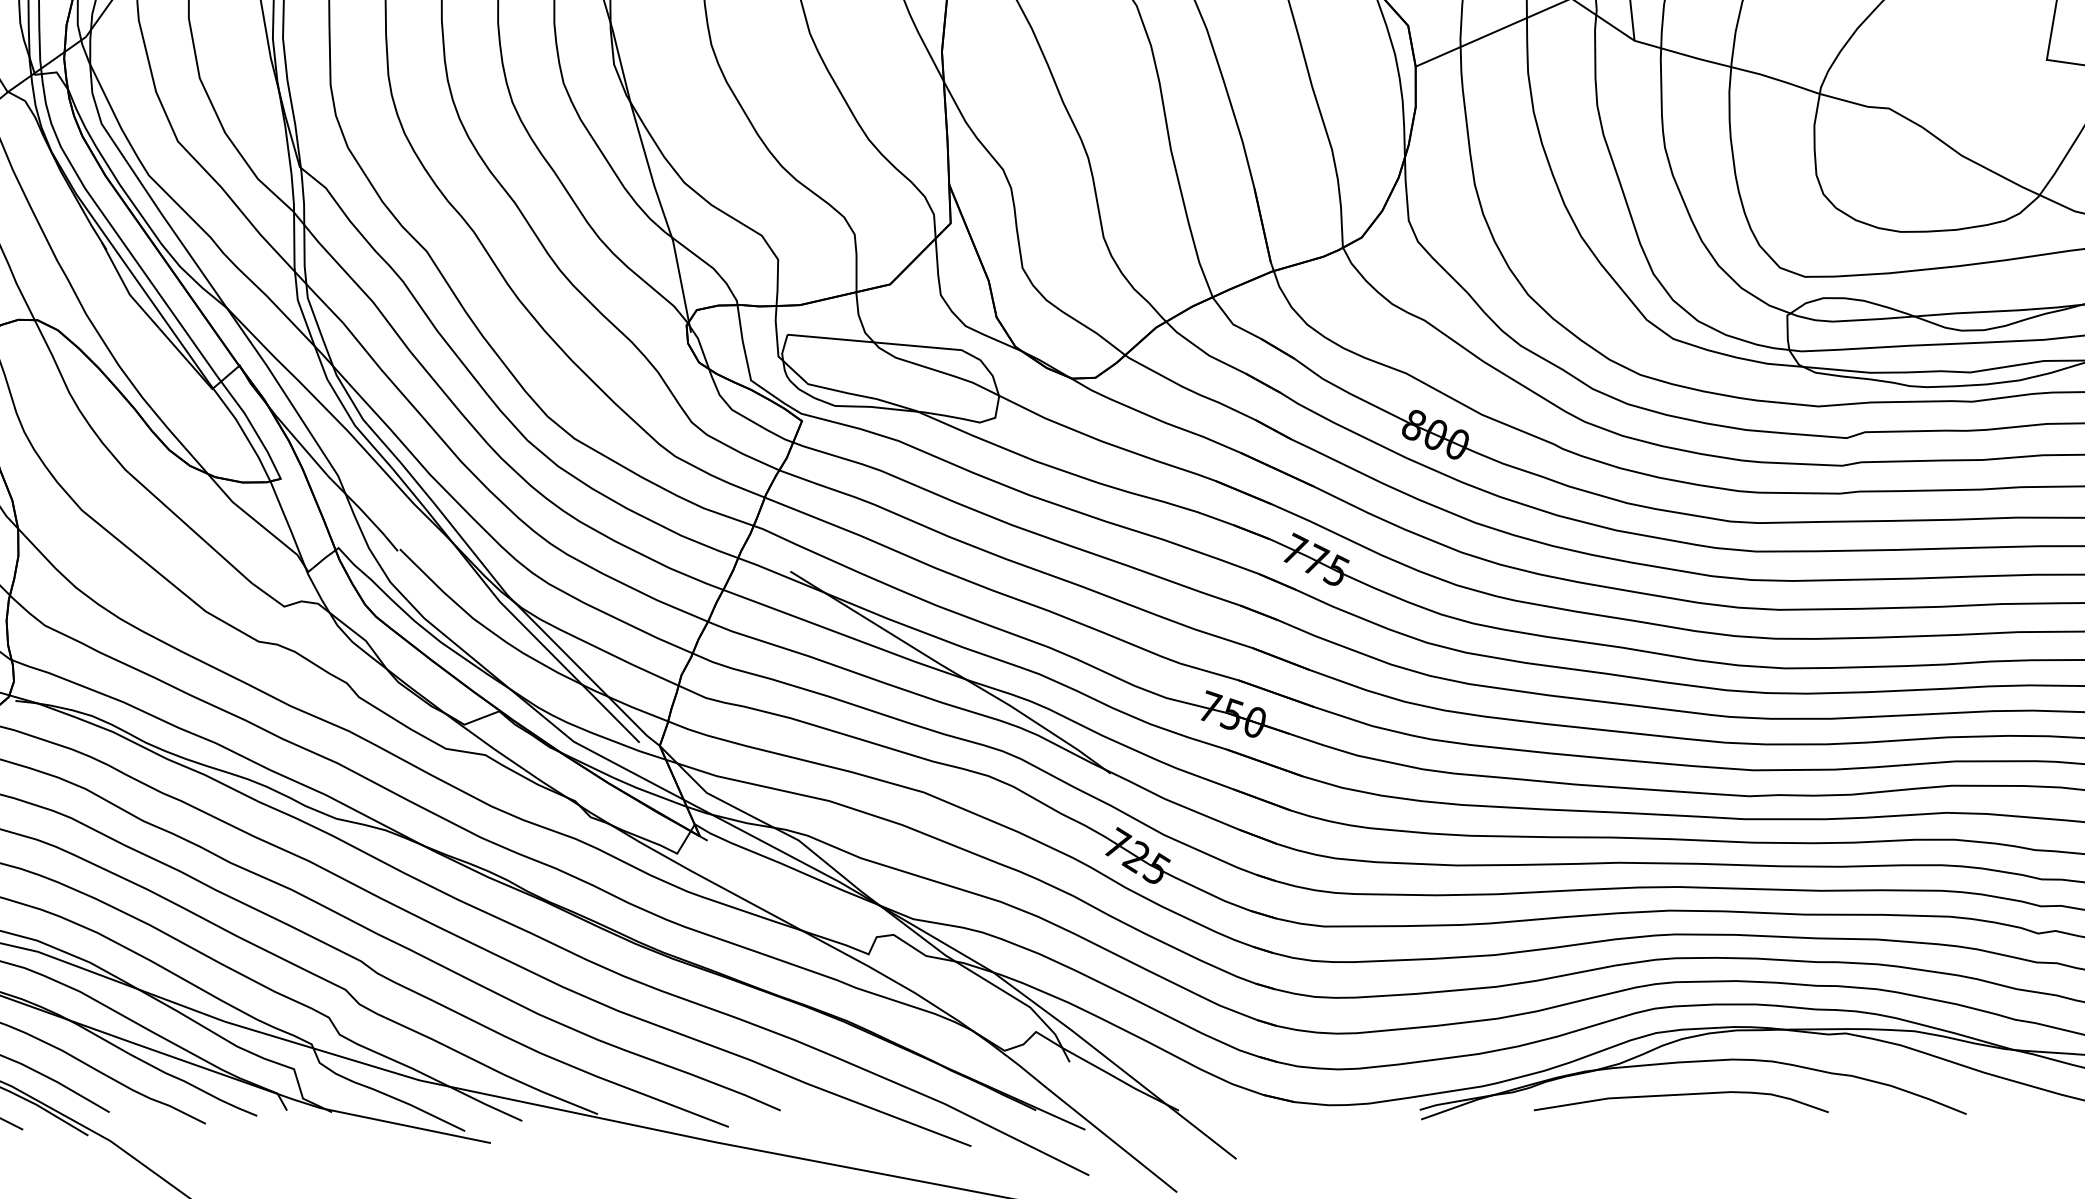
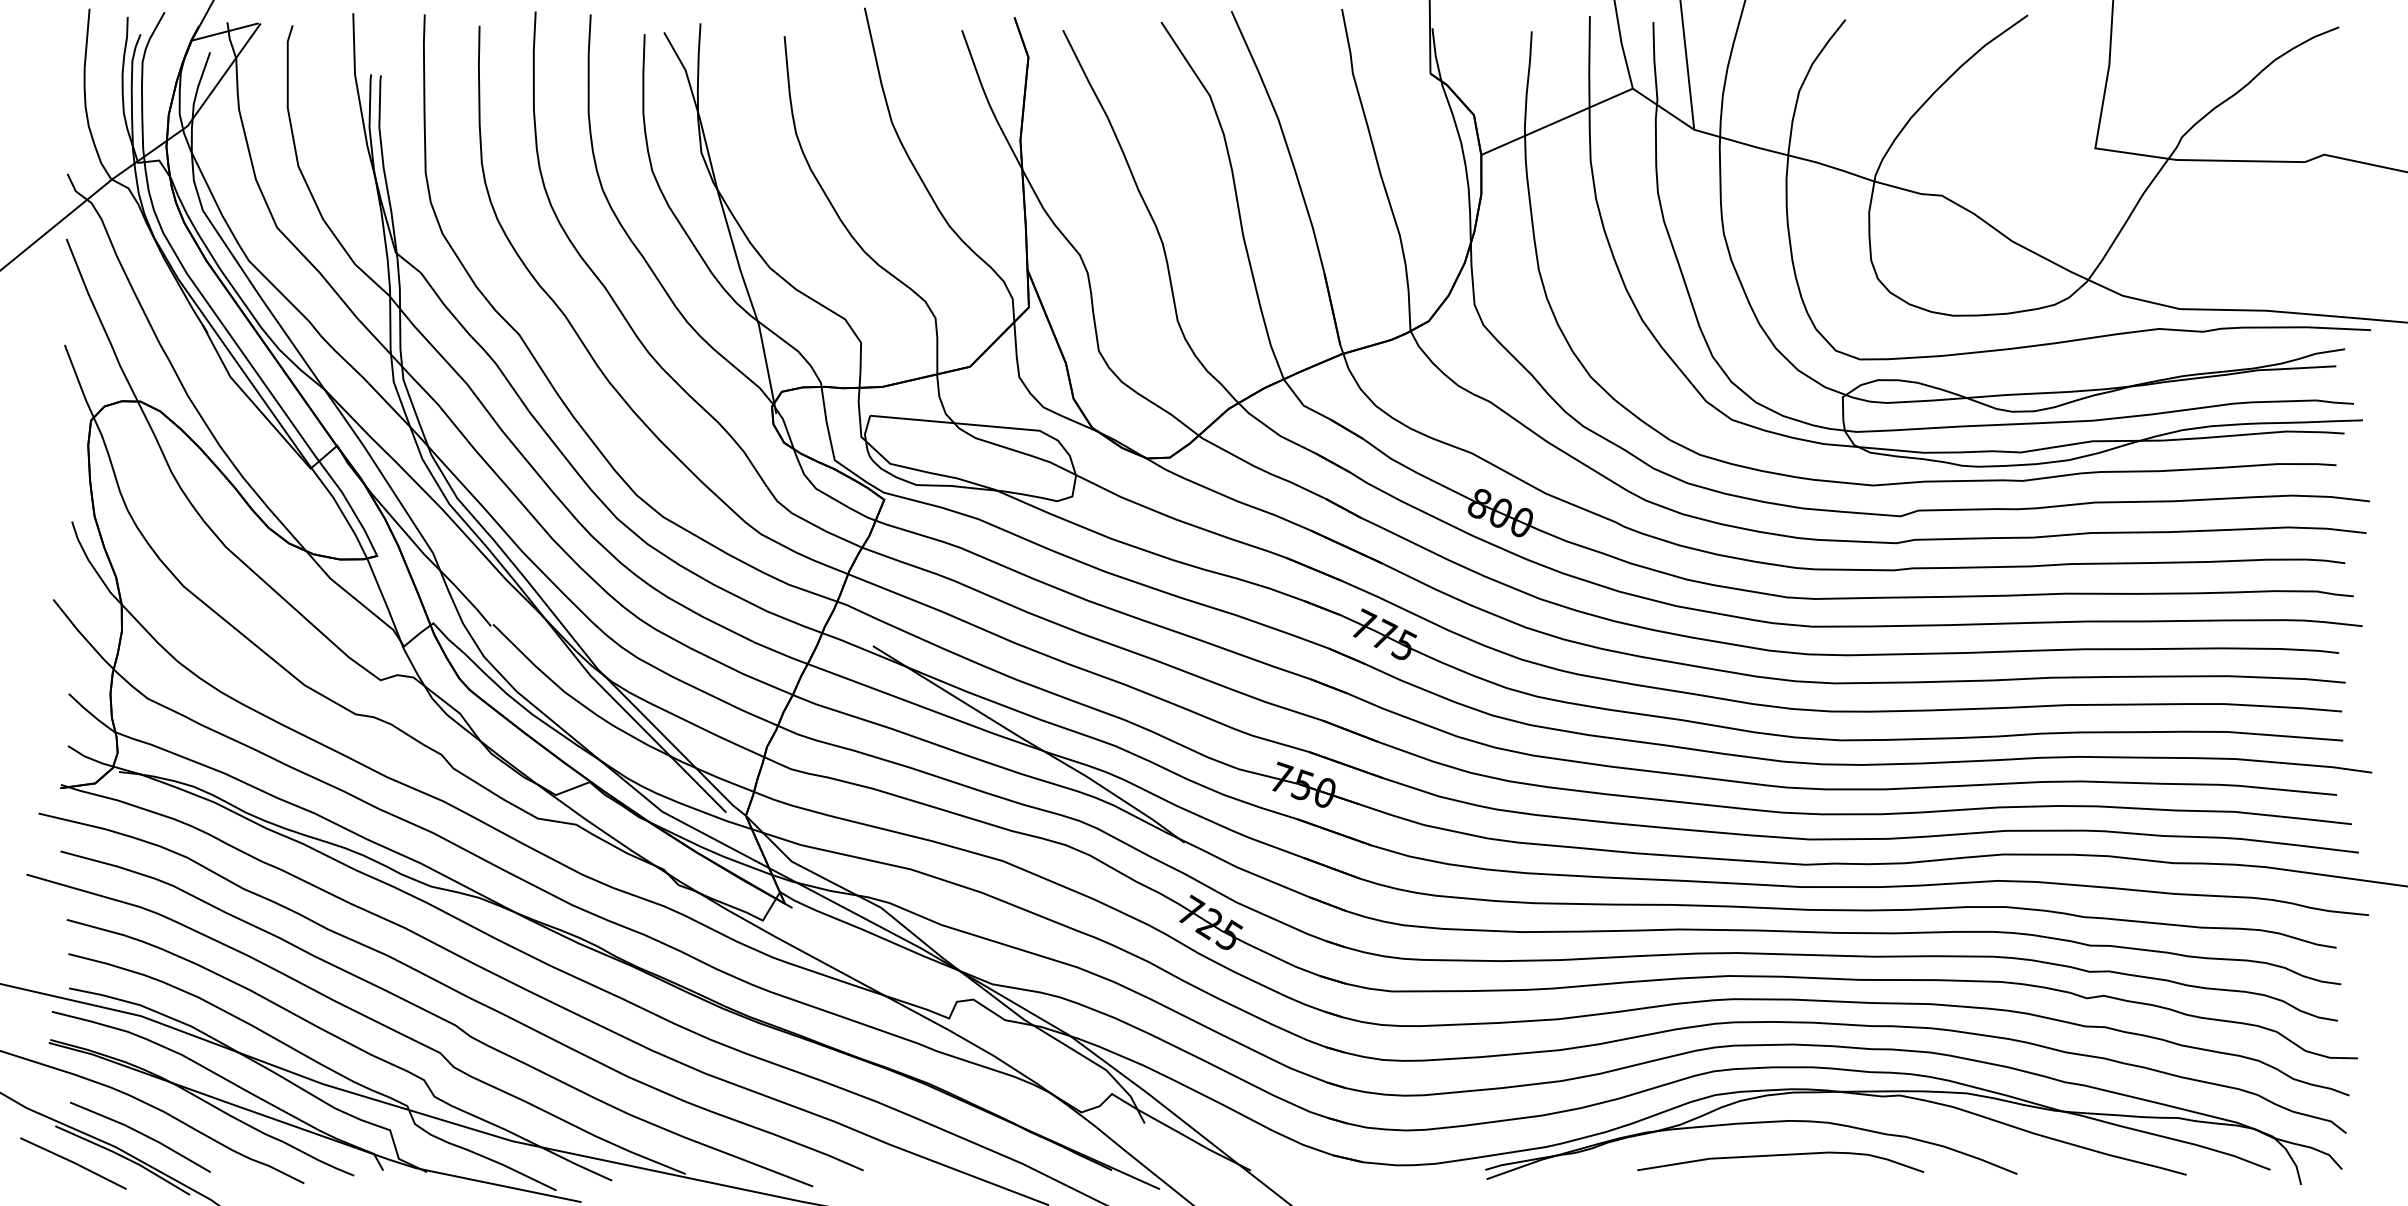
curve: (1679, 1096) -> (1778, 1156), moved

